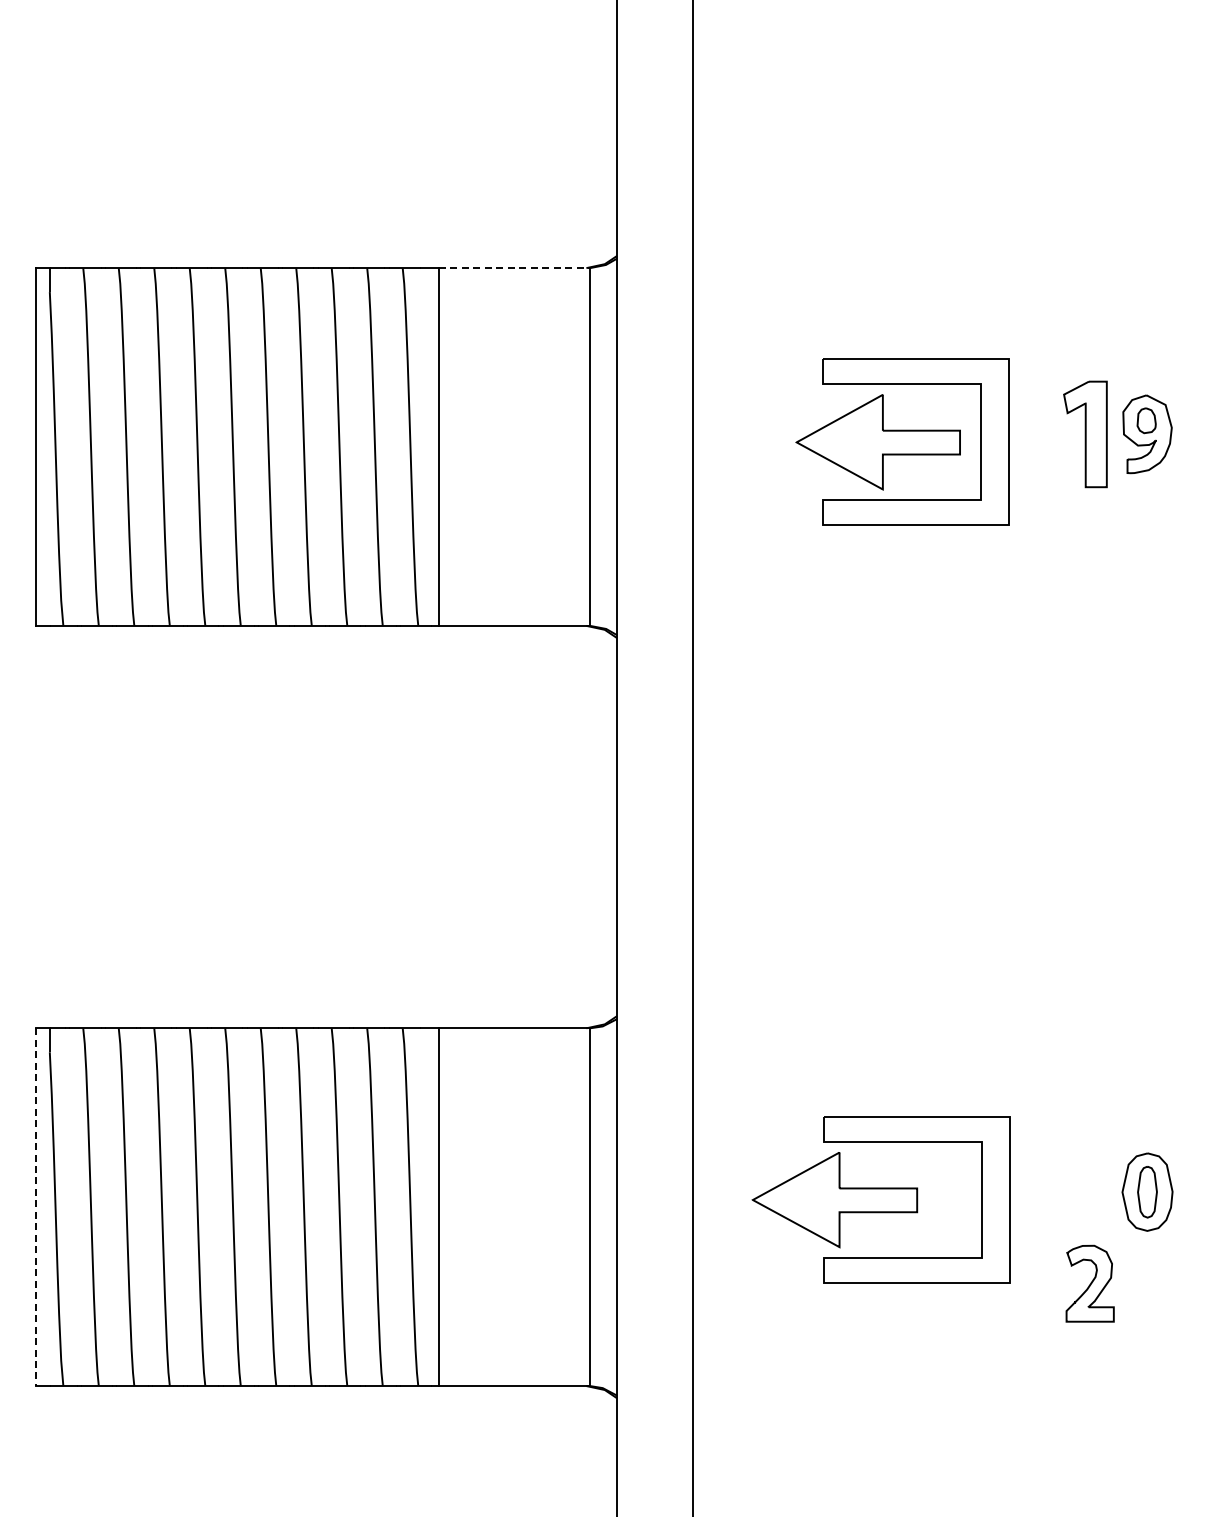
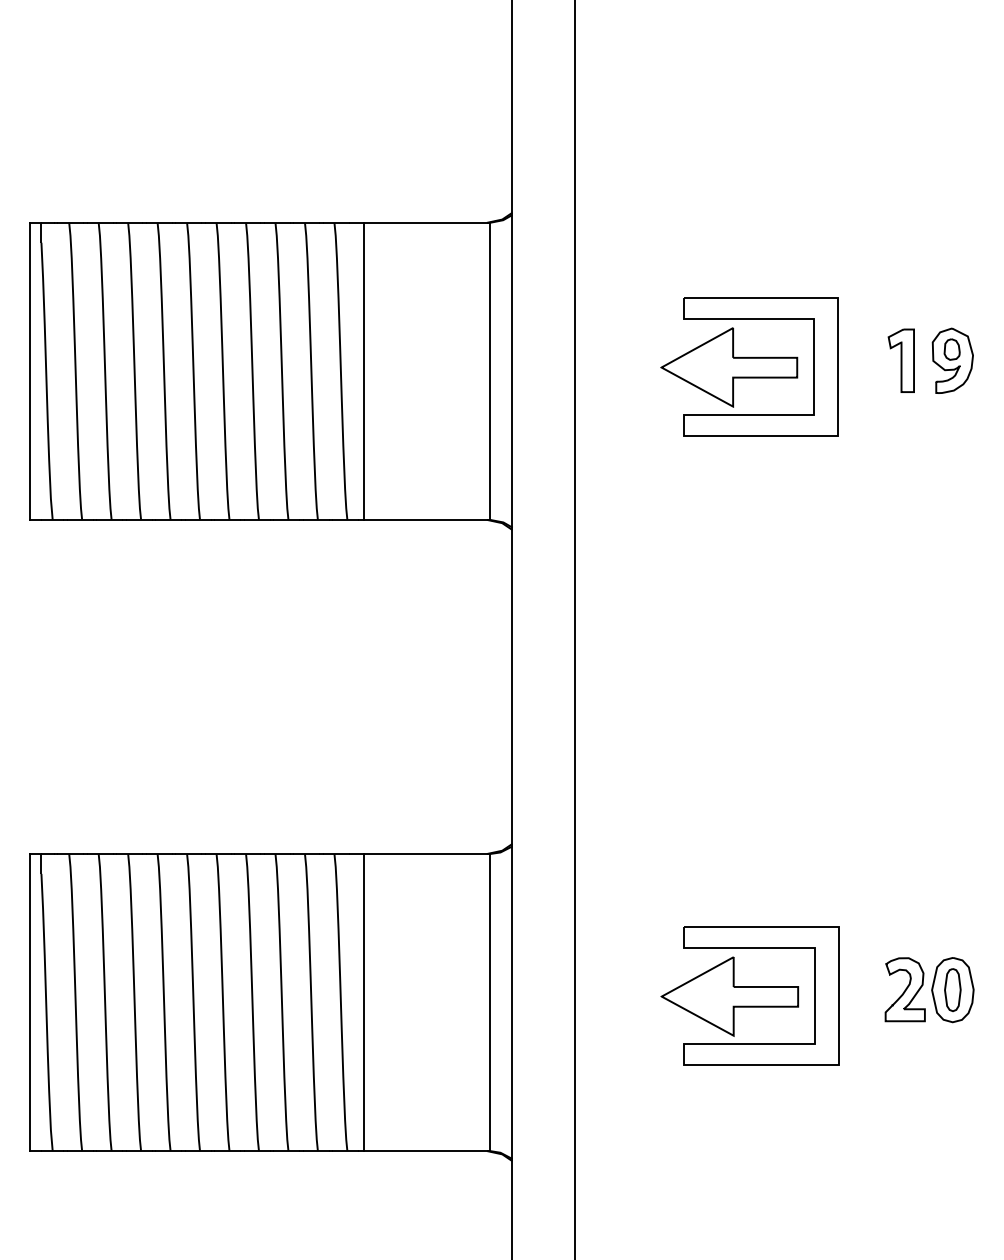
line: (514, 268) -> (427, 223), dashed -> solid
part: (1085, 433) -> (901, 360), size x0.71
part: (834, 1200) -> (729, 996), moved
line: (36, 1207) -> (30, 1002), dashed -> solid
part: (1089, 1283) -> (904, 989), moved

